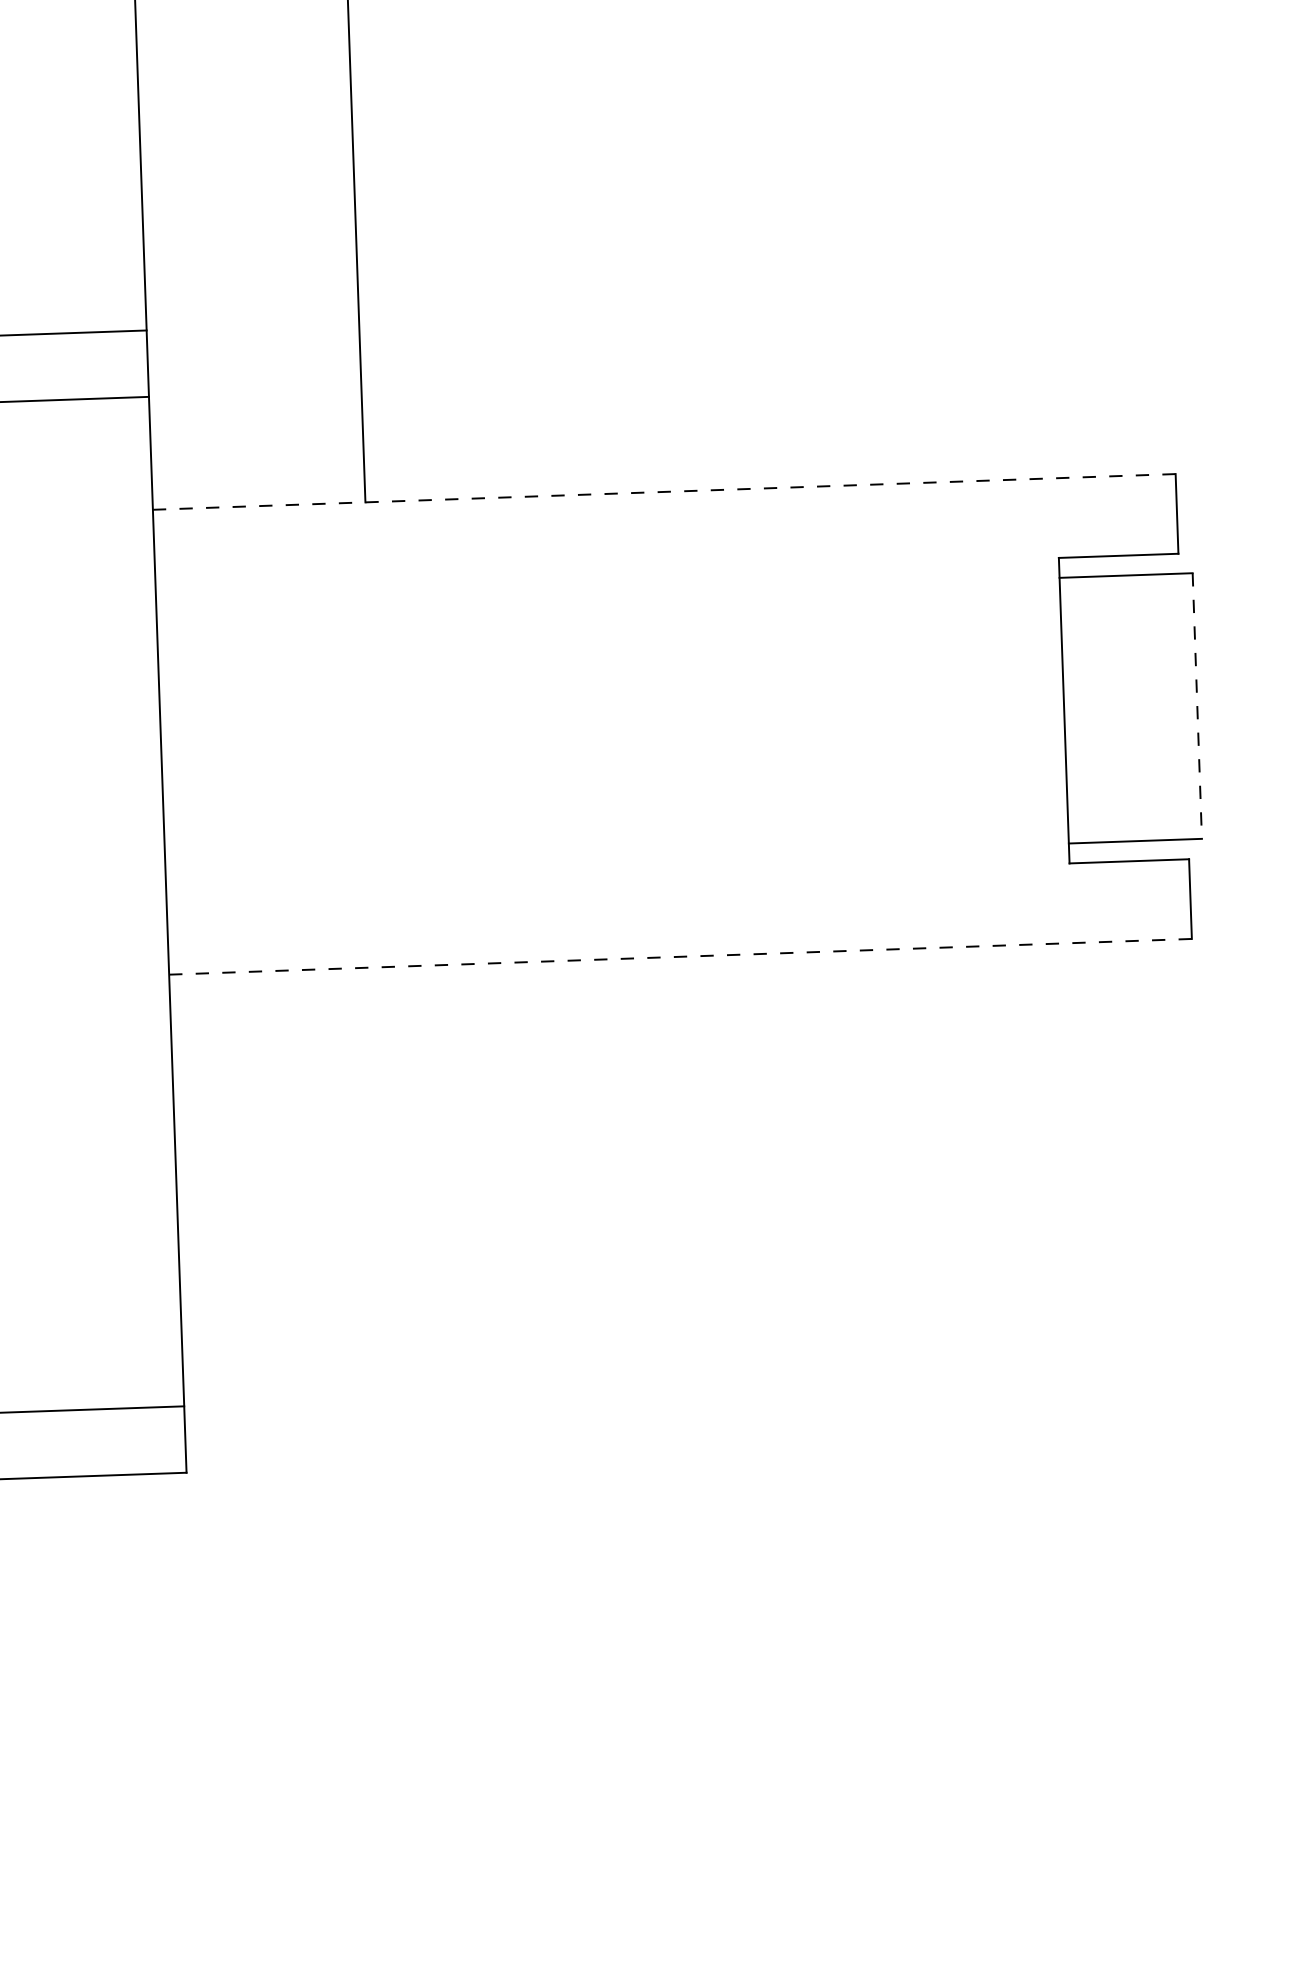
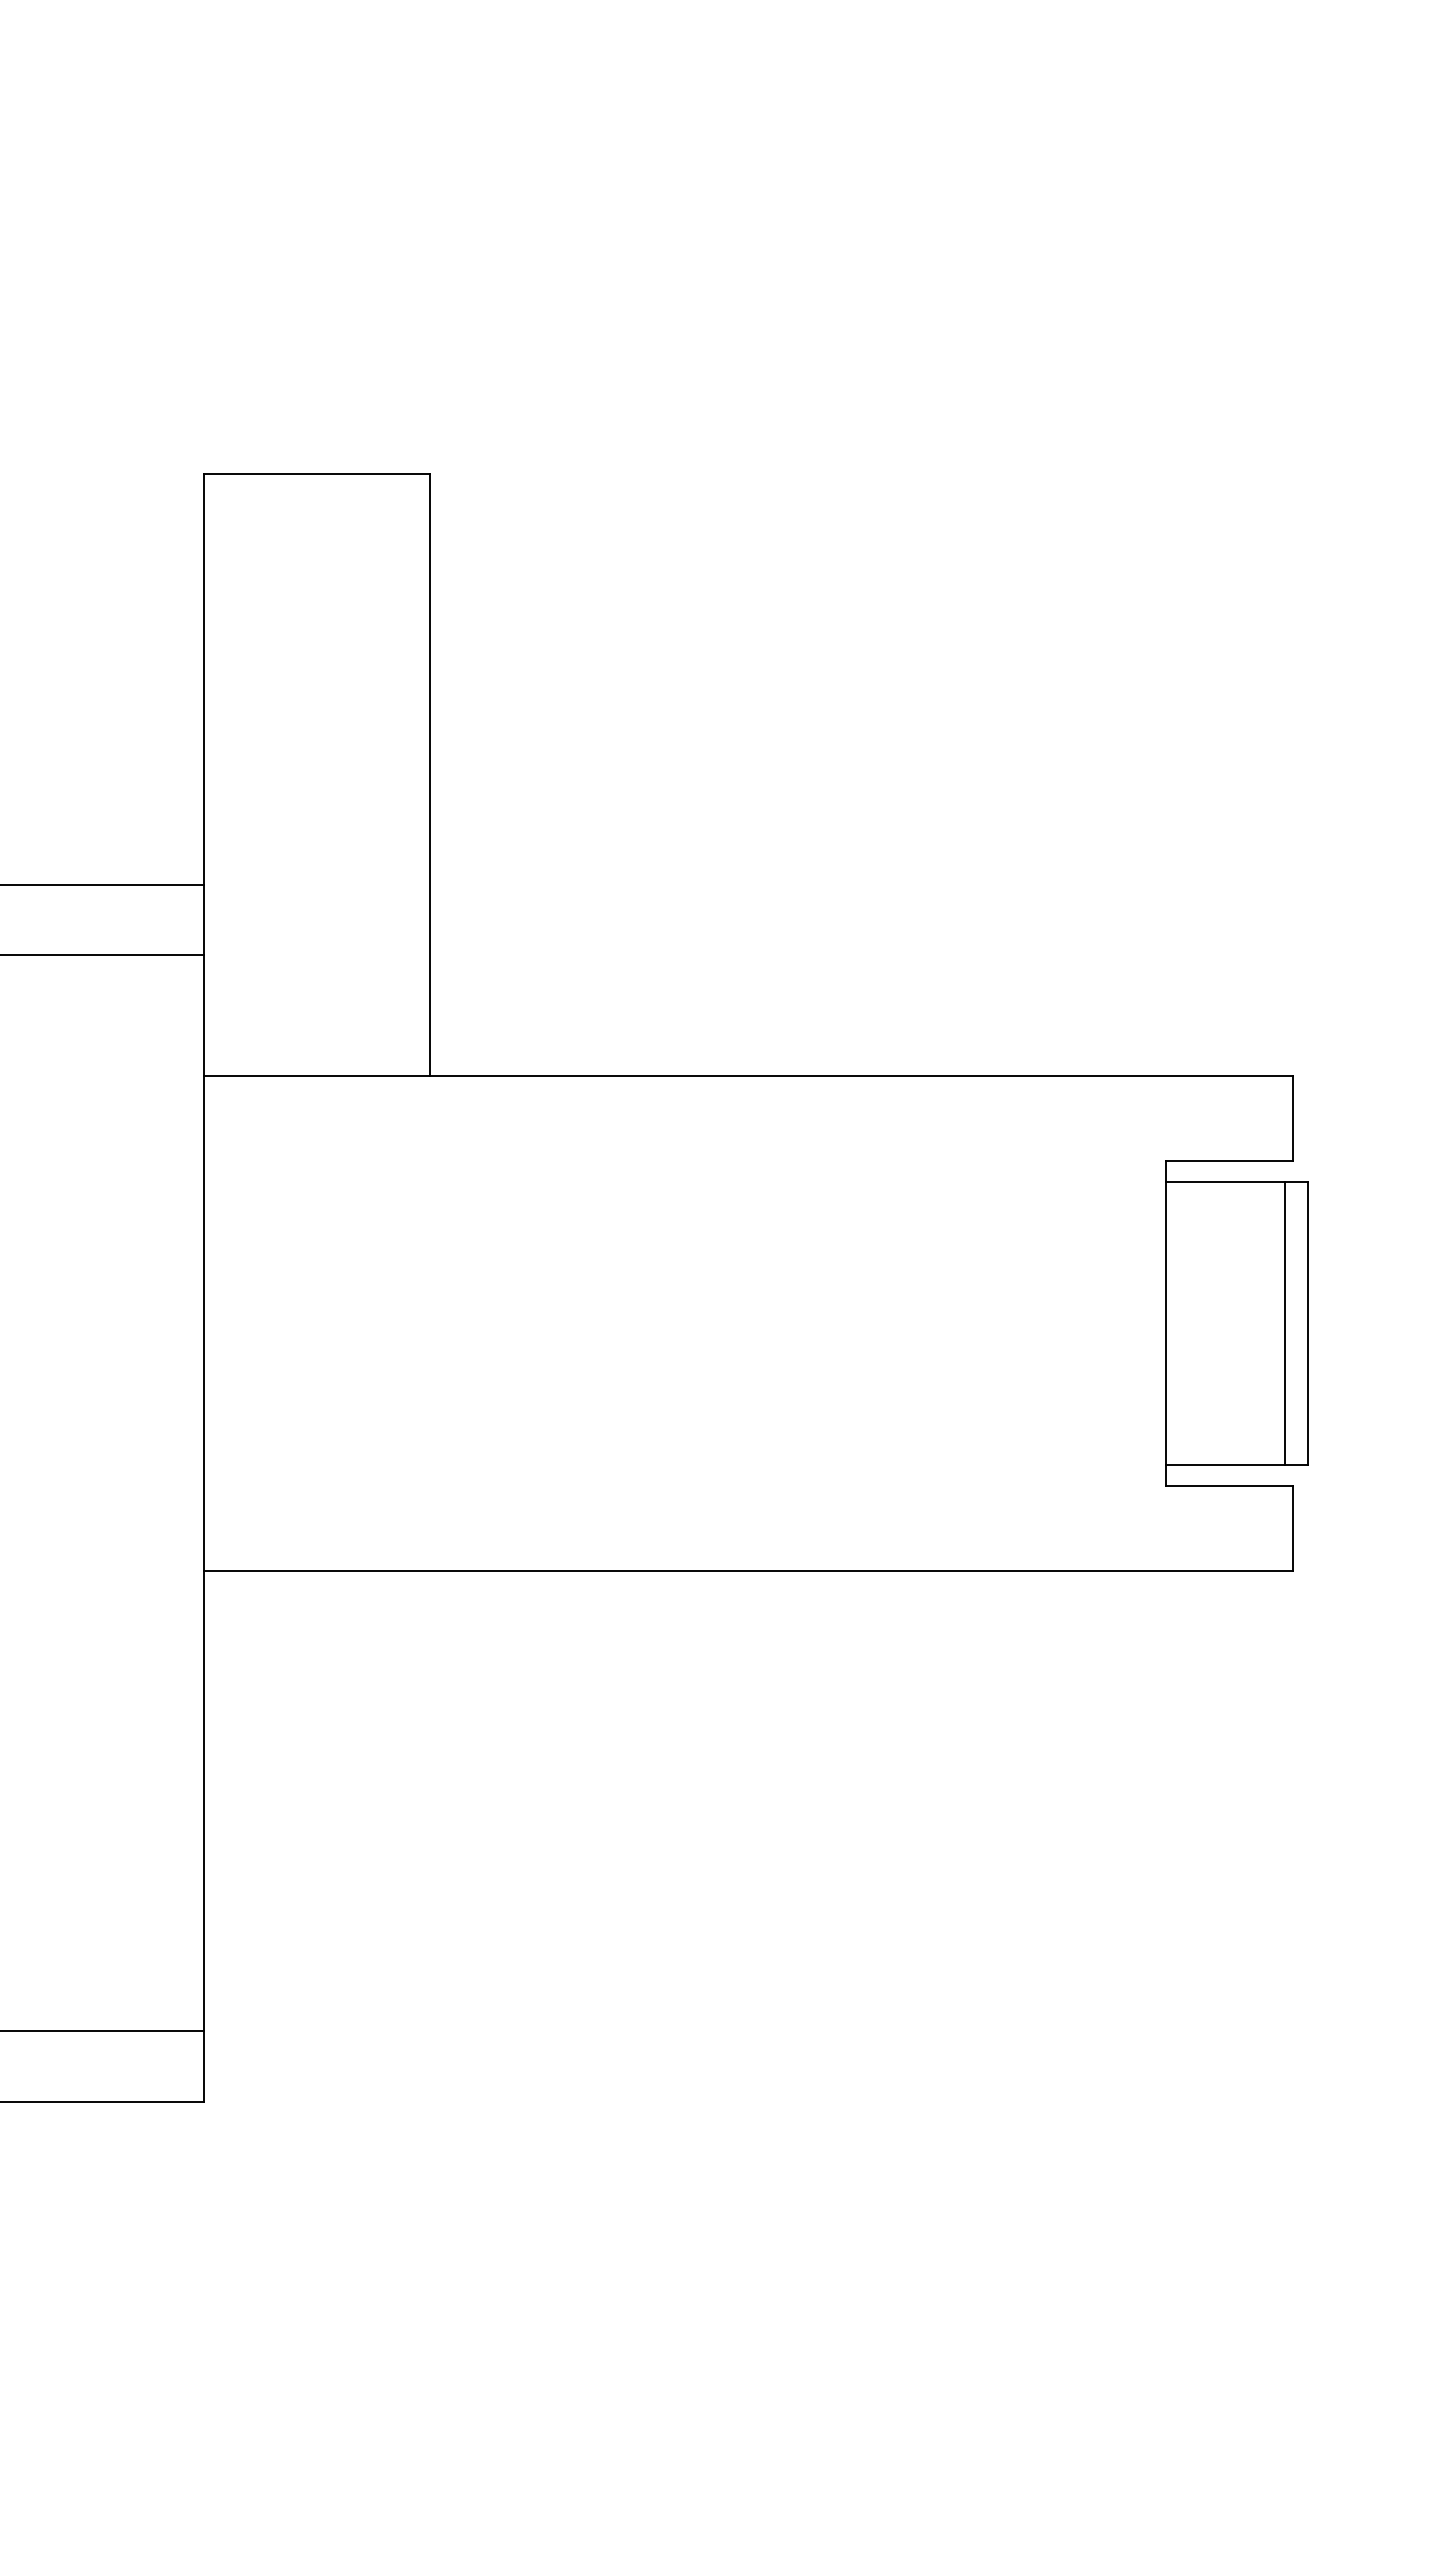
line: (664, 491) -> (748, 1075), dashed -> solid
line: (1176, 705) -> (1285, 1322), added
line: (1197, 706) -> (1307, 1323), dashed -> solid
line: (680, 957) -> (748, 1571), dashed -> solid

